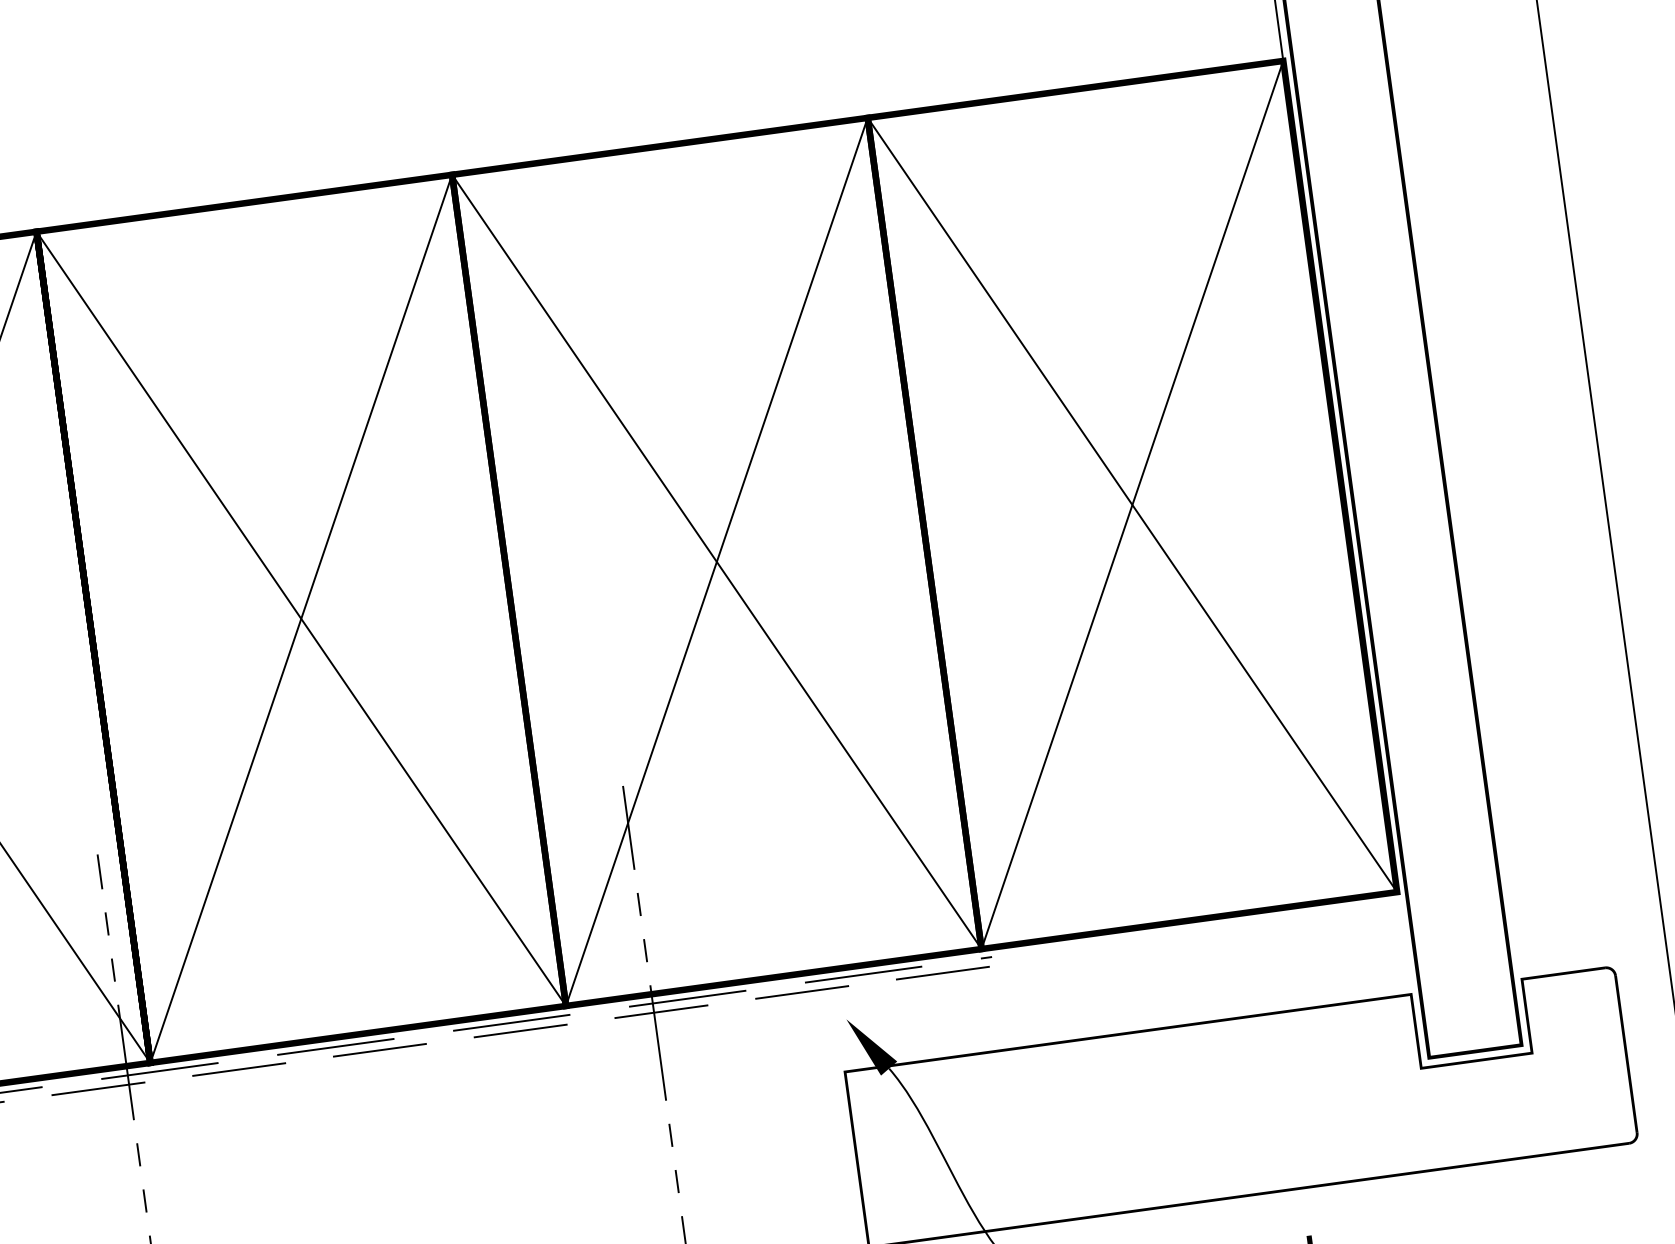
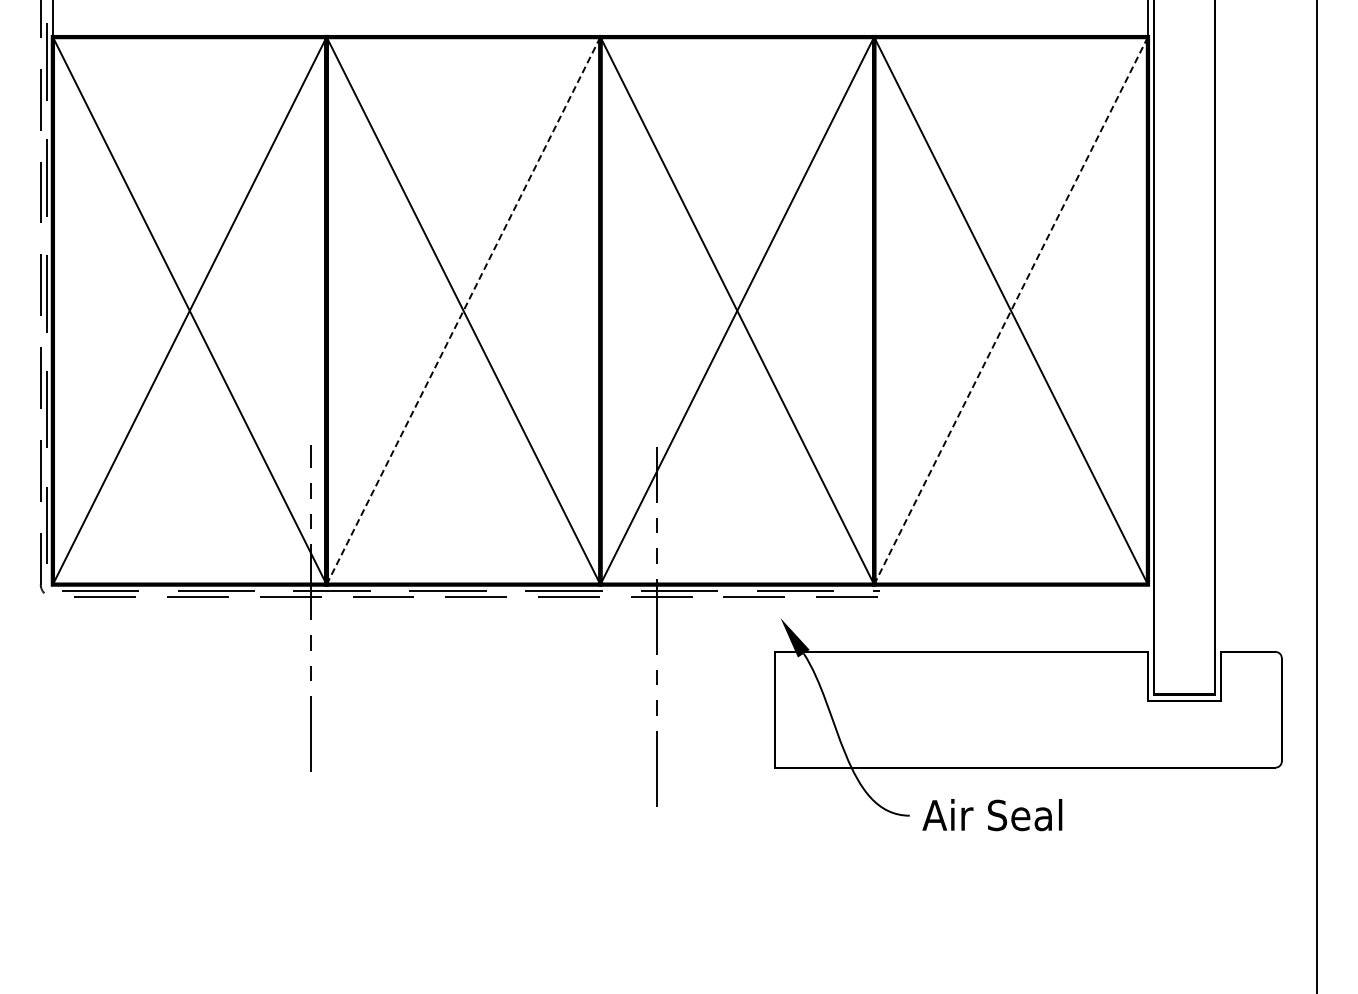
line: (1133, 504) -> (1011, 310), solid -> dashed
line: (301, 618) -> (463, 310), solid -> dashed

